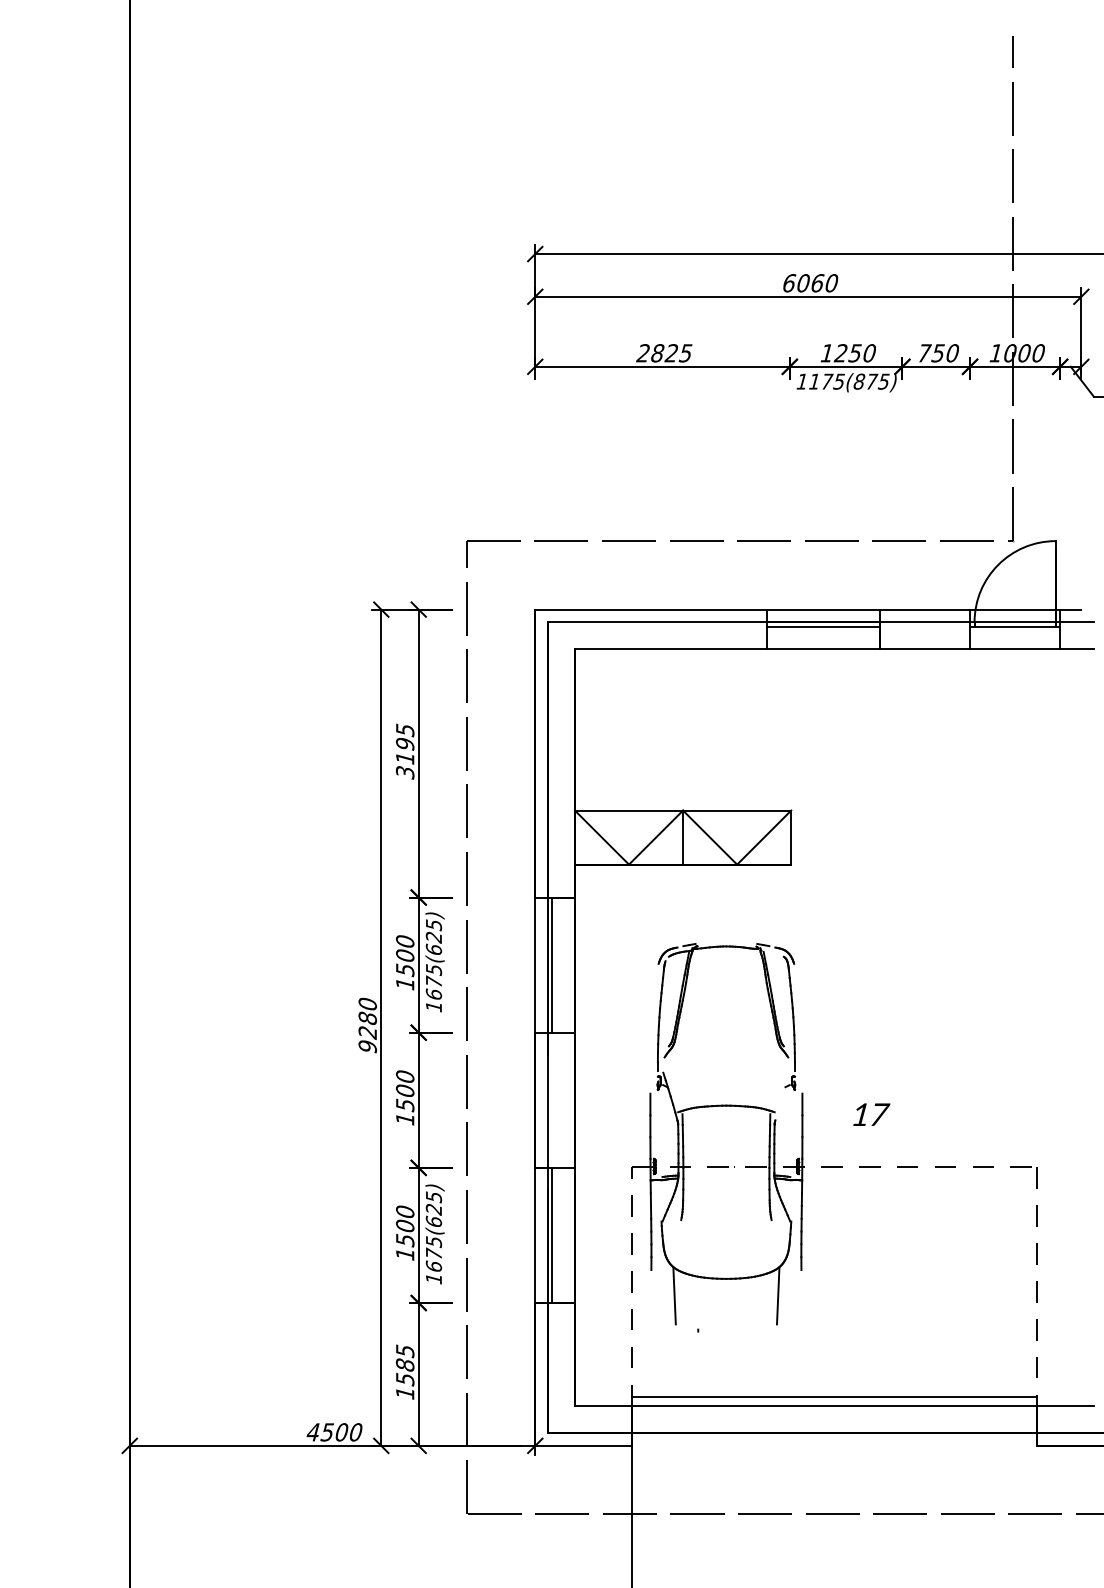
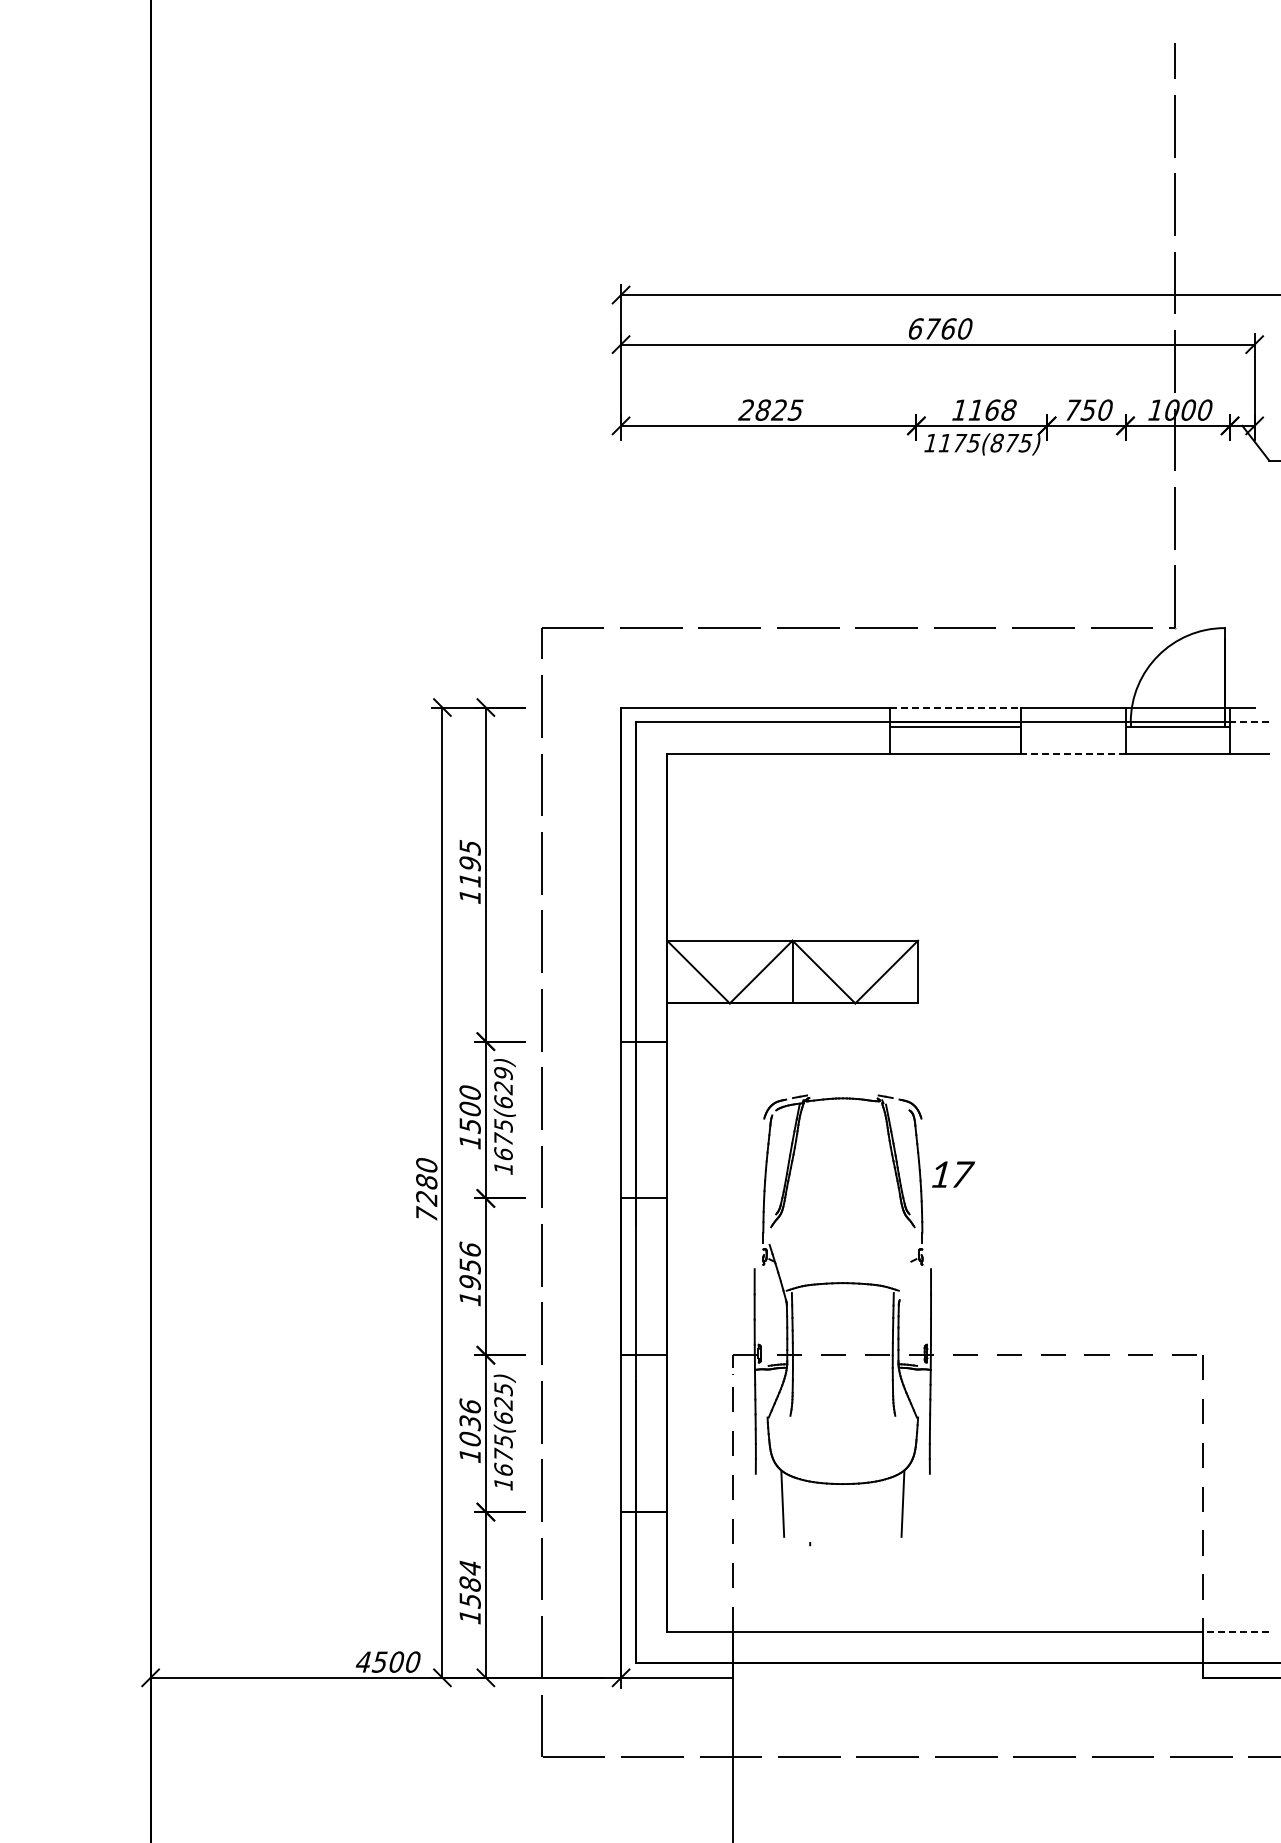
text: (804, 282) -> (933, 328), 6060 -> 6760
text: (854, 352) -> (991, 409), 1250 -> 1168
line: (824, 609) -> (956, 707), solid -> dashed
line: (1076, 622) -> (1249, 722), solid -> dashed
line: (924, 649) -> (1072, 753), solid -> dashed
text: (404, 773) -> (469, 897), 3195 -> 1195
text: (433, 925) -> (503, 1073), 1675(625) -> 1675(629)
line: (552, 964) -> (640, 1119), removed
text: (367, 1045) -> (426, 1213), 9280 -> 7280
text: (404, 1090) -> (469, 1265), 1500 -> 1956
text: (871, 1114) -> (953, 1174), moved
text: (404, 1225) -> (469, 1422), 1500 -> 1036
line: (552, 1235) -> (640, 1433), removed
text: (404, 1351) -> (469, 1568), 1585 -> 1584
line: (833, 1397) -> (967, 1621), removed
line: (1065, 1405) -> (1236, 1631), solid -> dashed

